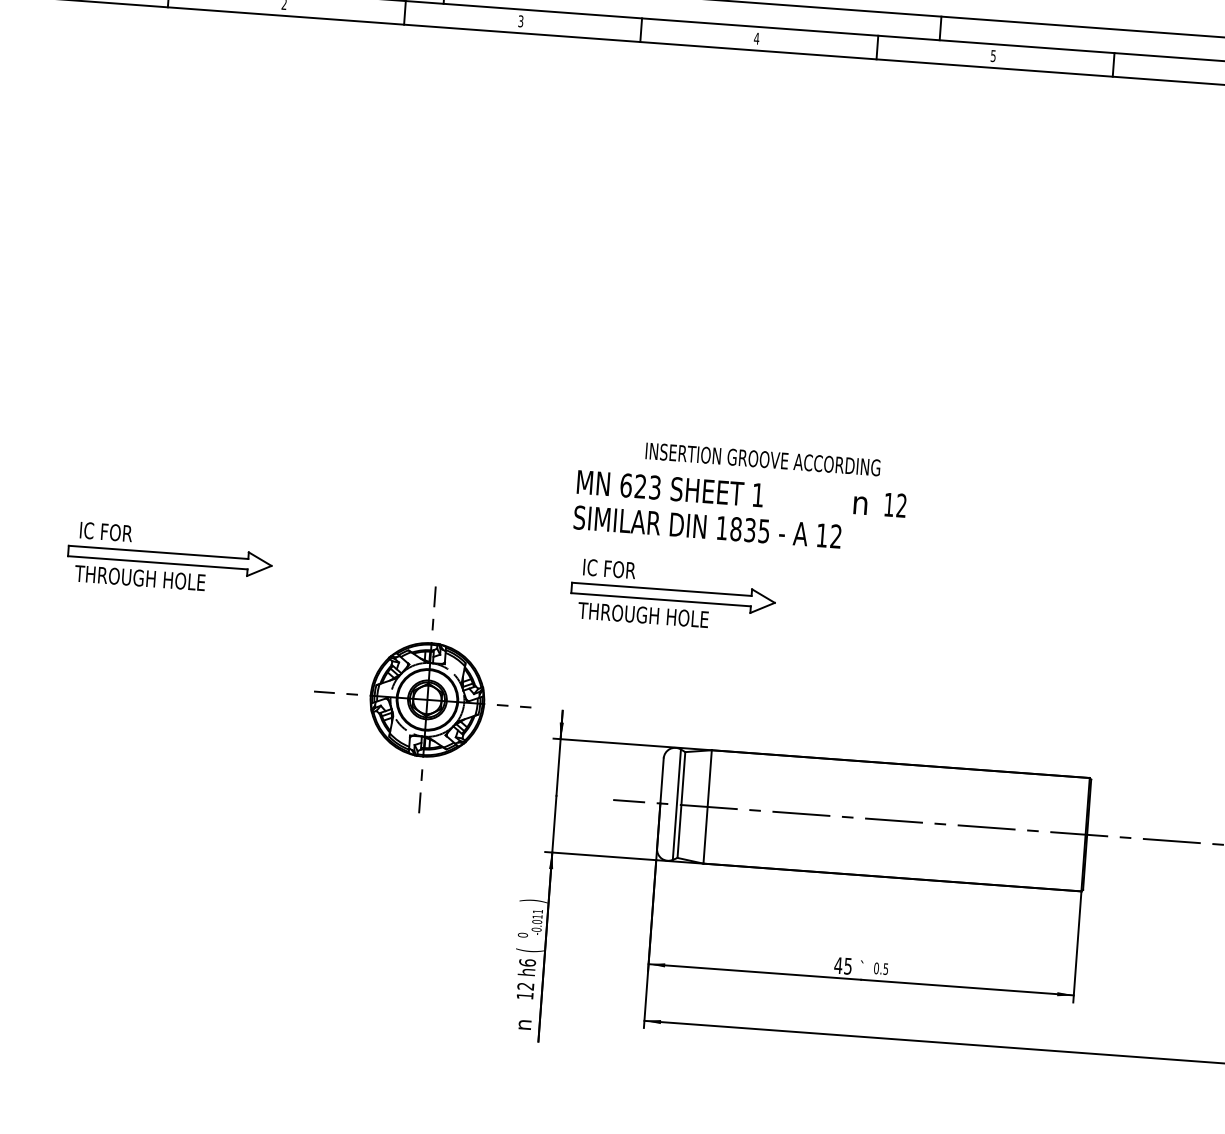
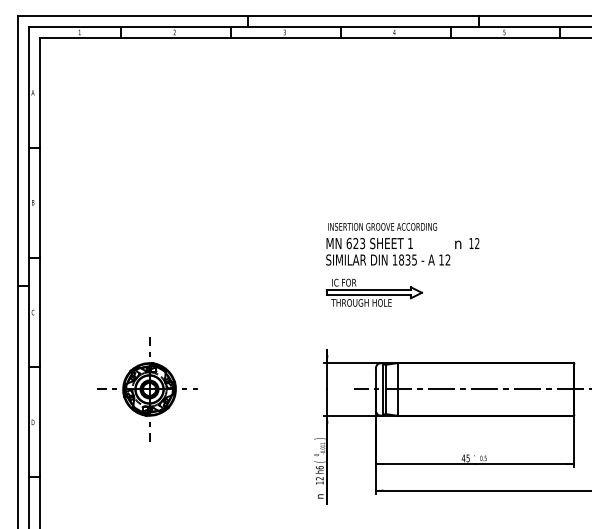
text: (762, 458) -> (382, 226), moved
part: (169, 557) -> (140, 292), removed
part: (423, 699) -> (147, 389), moved

